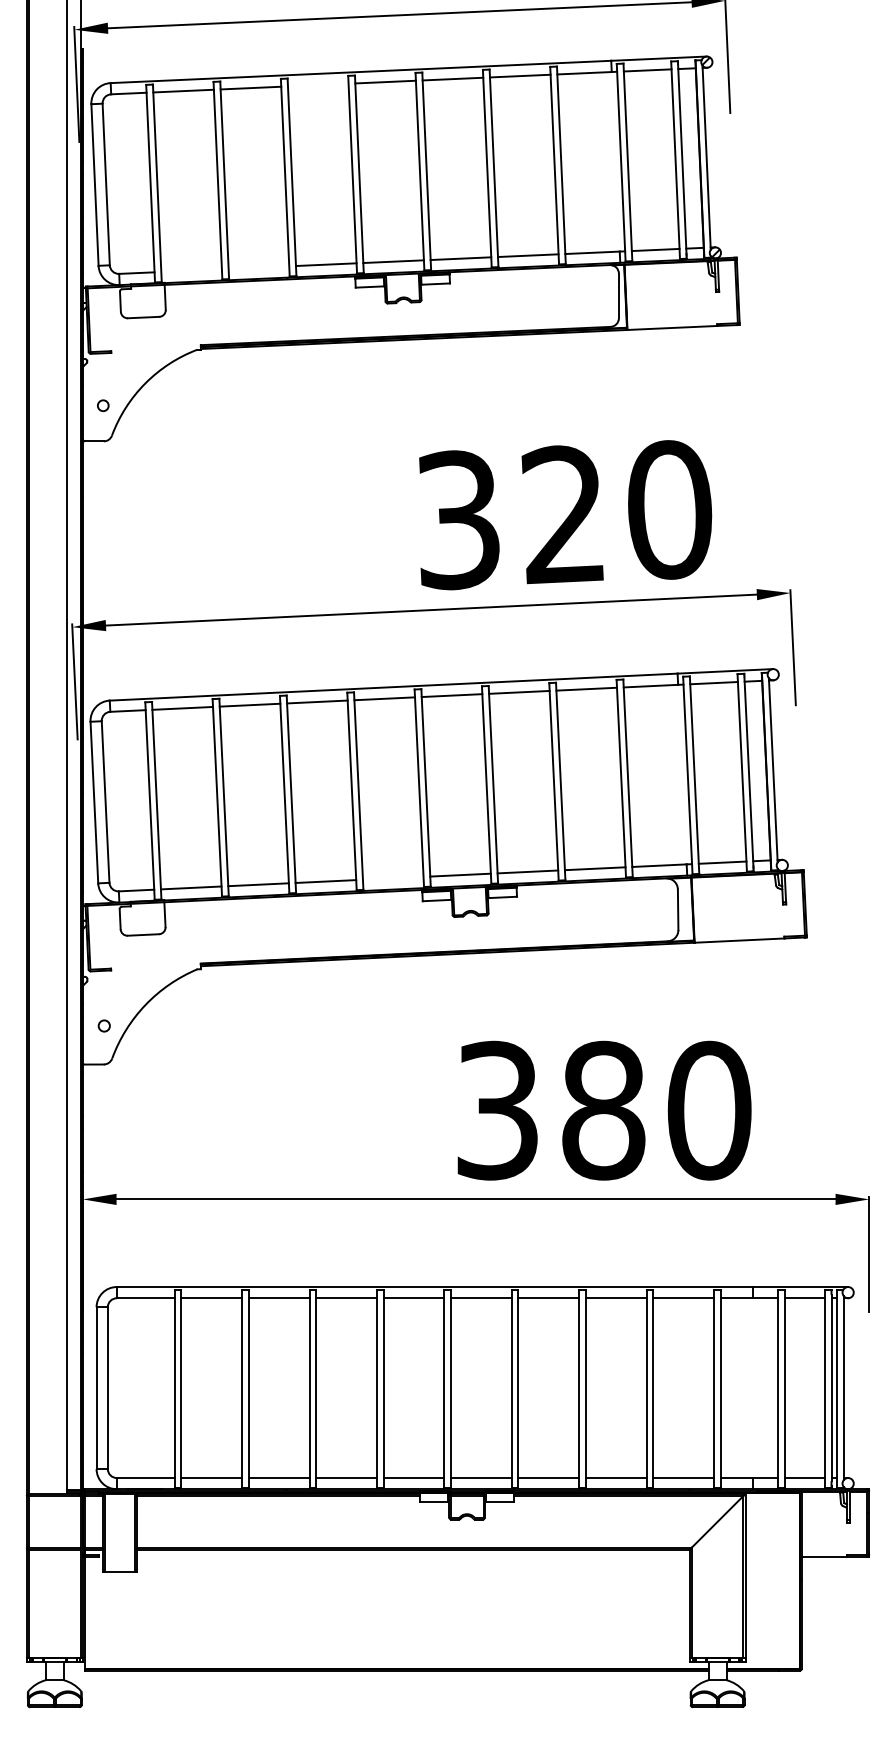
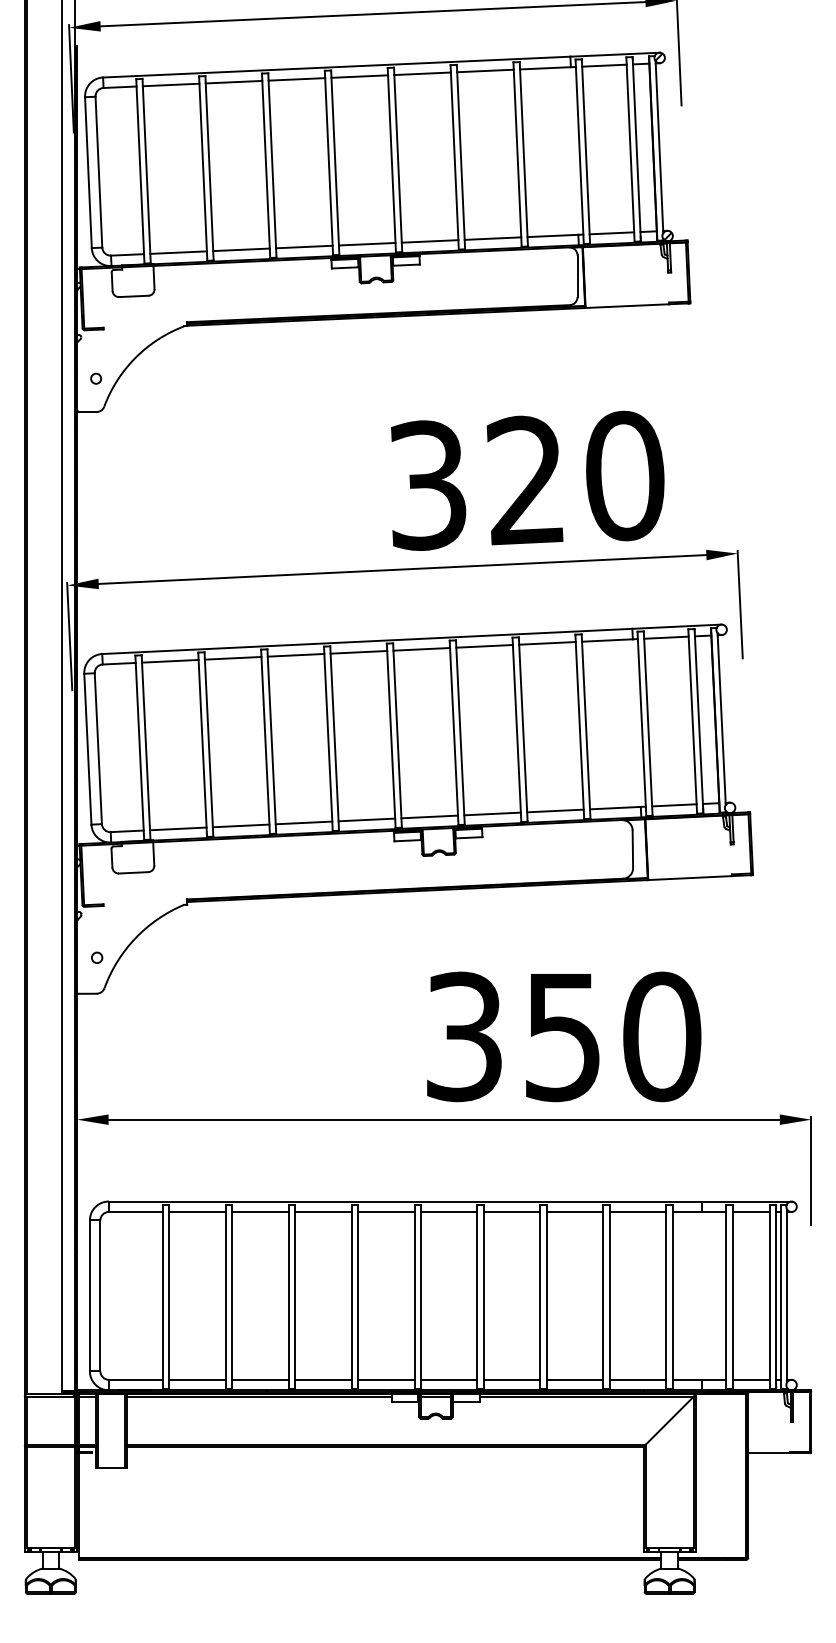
line: (317, 84) -> (296, 78), added
line: (258, 267) -> (241, 249), added
line: (191, 270) -> (178, 252), added
line: (392, 877) -> (366, 819), added
text: (603, 1110) -> (563, 1036), 380 -> 350

